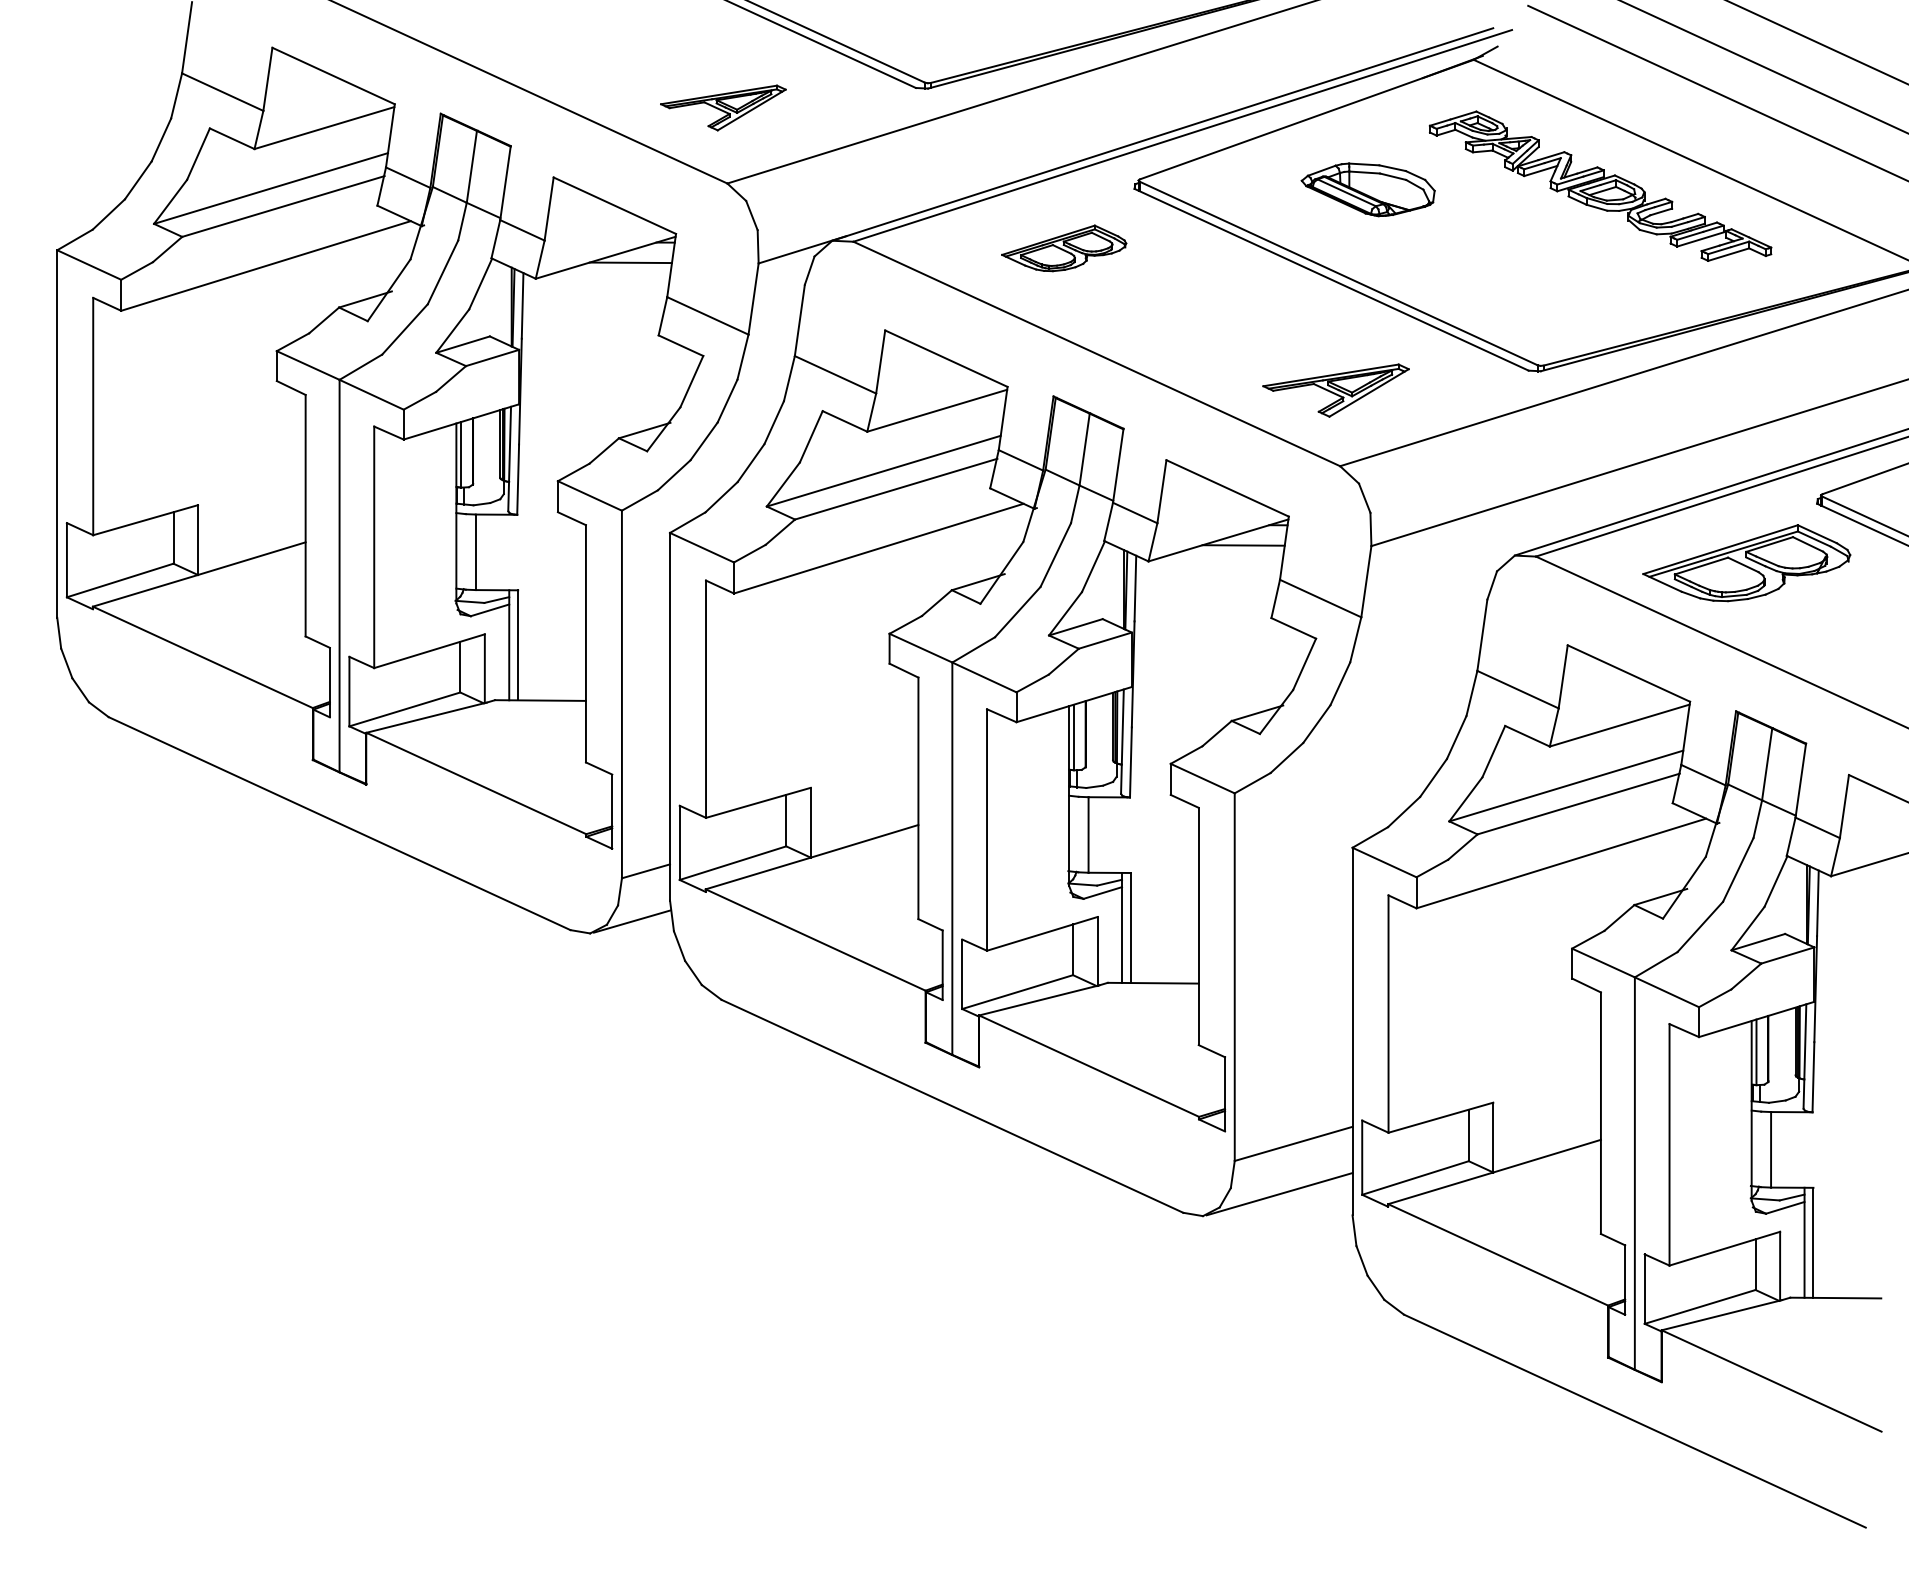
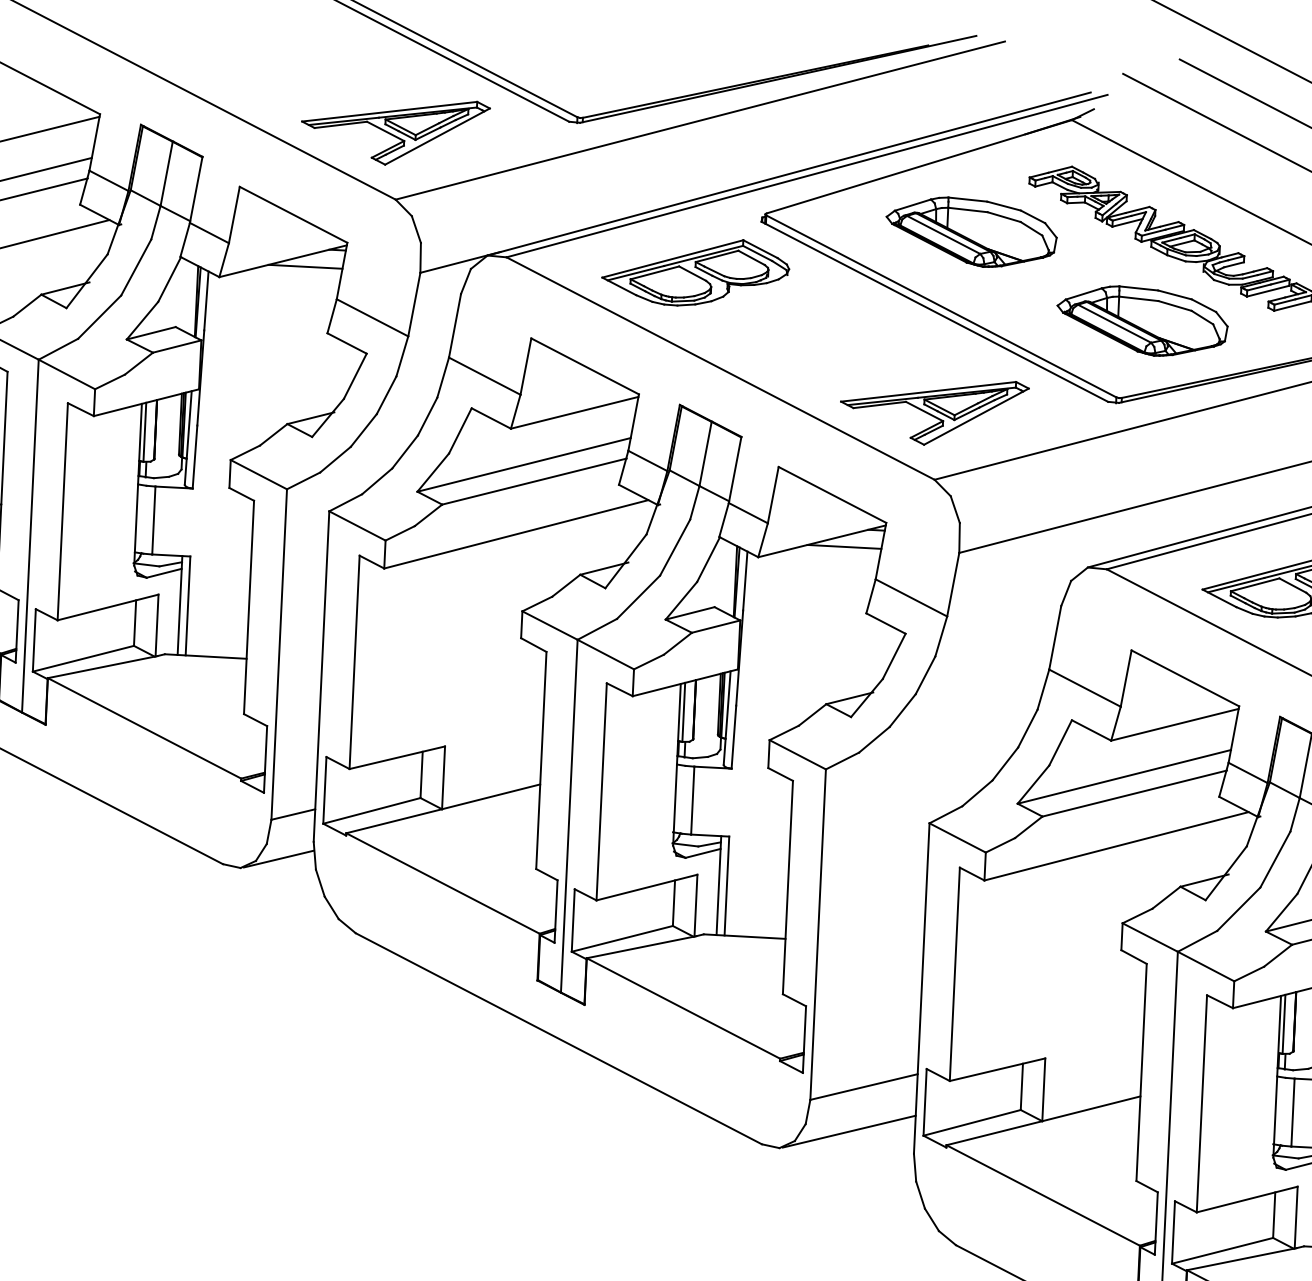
part: (723, 107) -> (395, 131), size x1.67
part: (1368, 189) -> (971, 232), size x1.43
part: (1063, 248) -> (695, 272), size x1.67
part: (1562, 279) -> (1142, 321), added
part: (1335, 390) -> (933, 411), size x1.43

